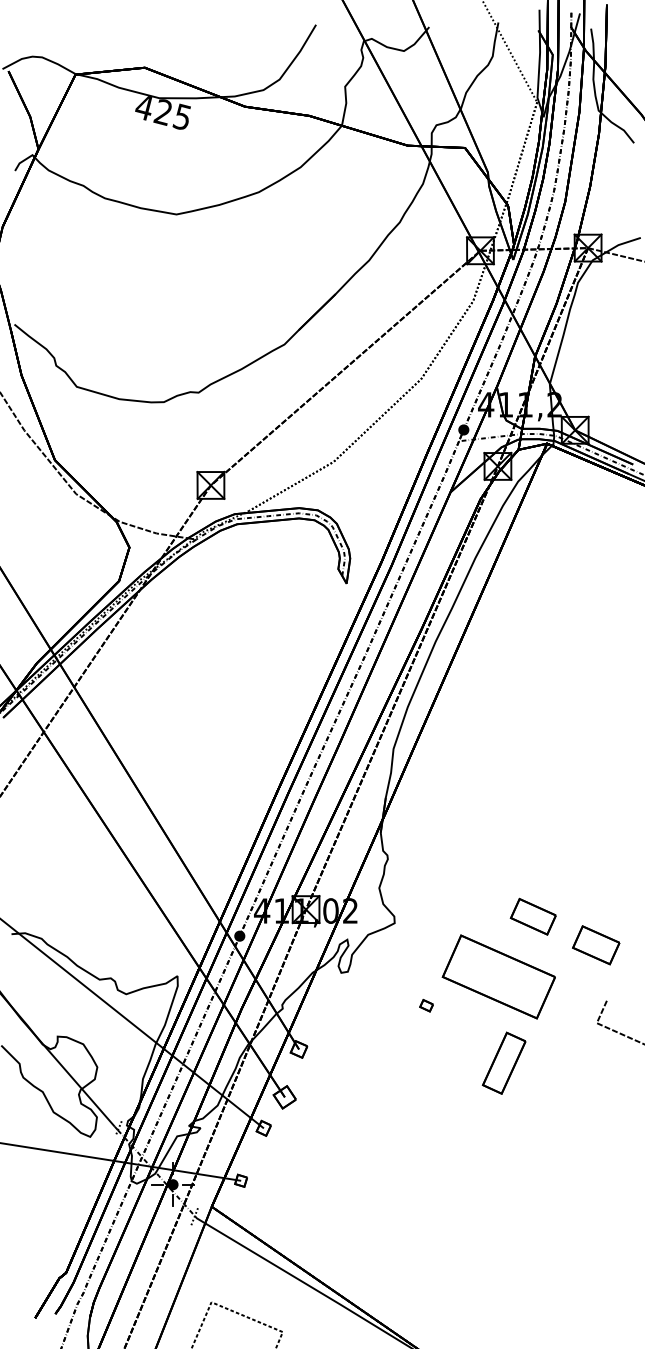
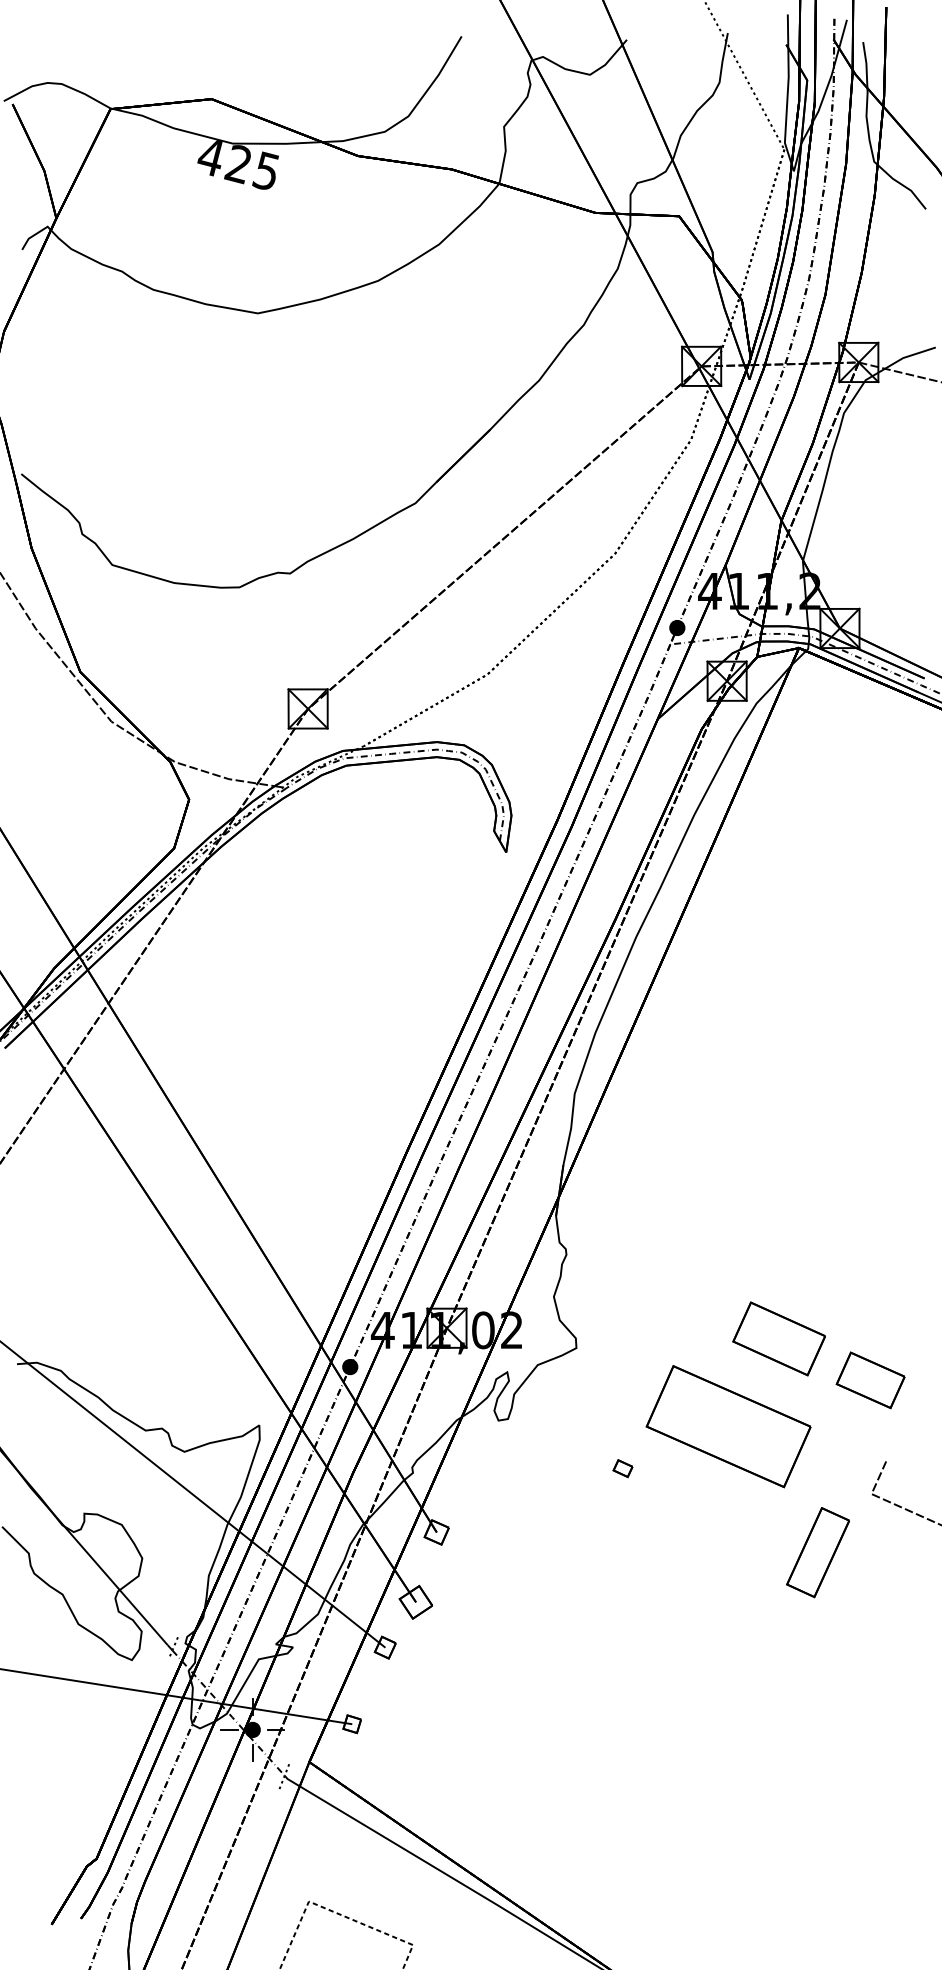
part: (532, 916) -> (777, 1338), size x1.4
part: (503, 1062) -> (817, 1551), moved

